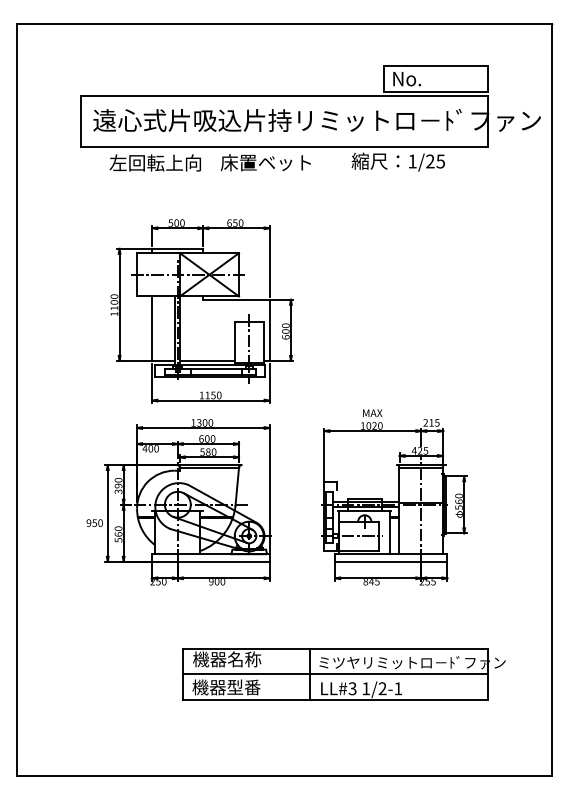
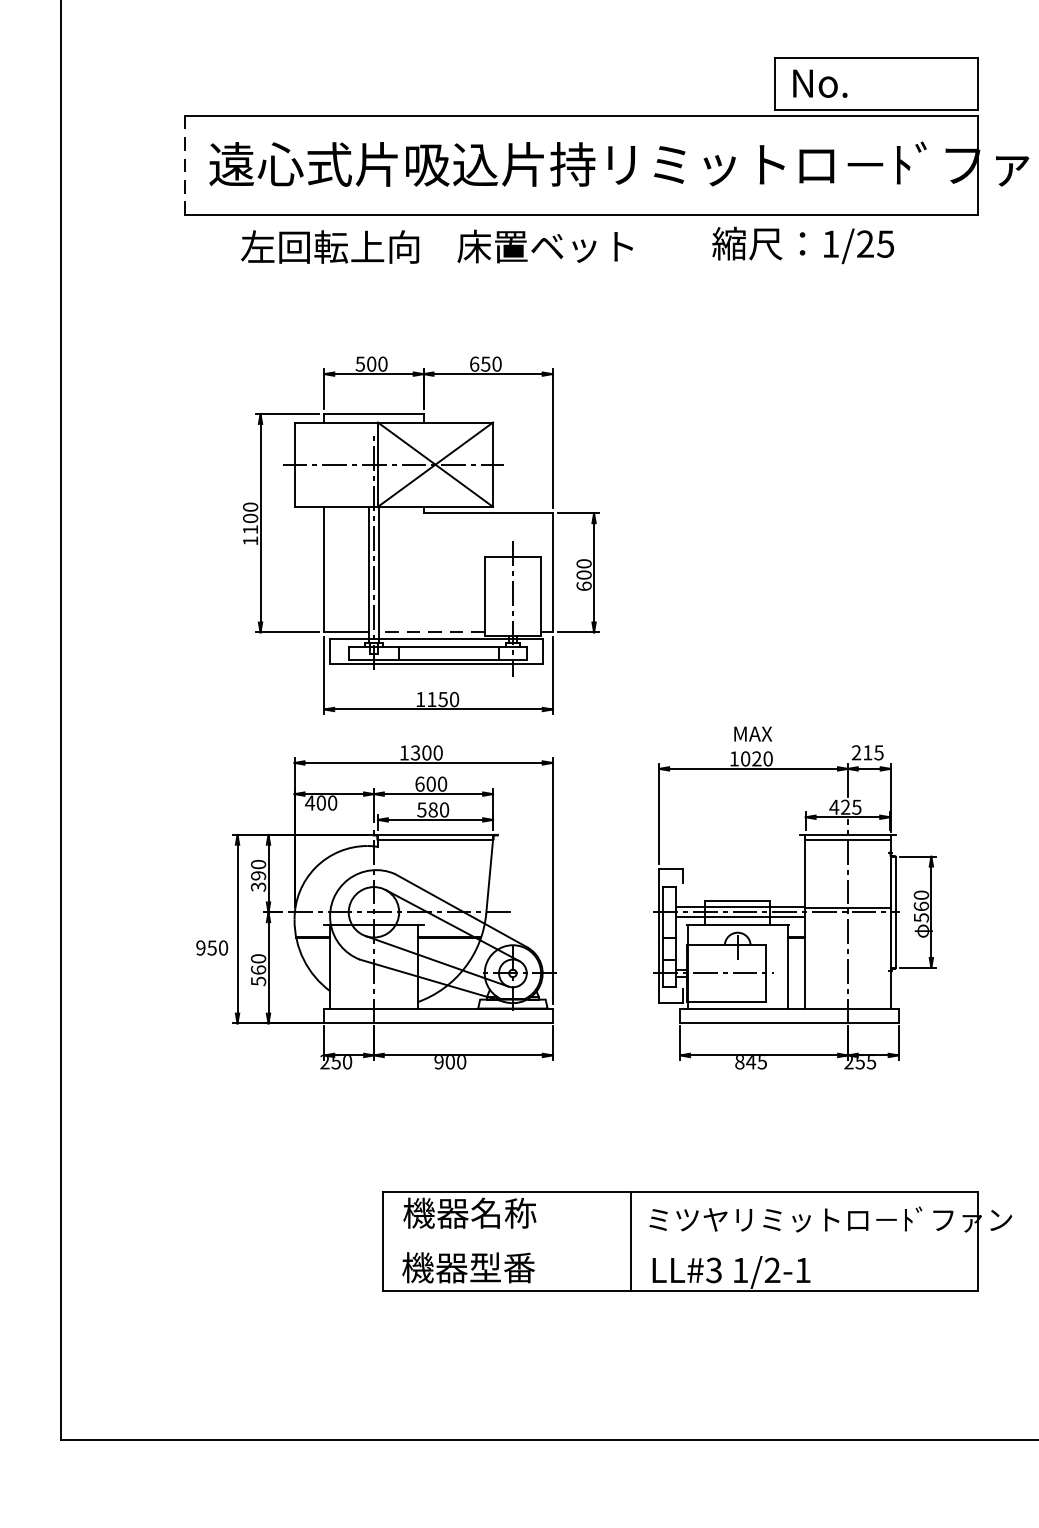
line: (80, 121) -> (184, 166), solid -> dashed
line: (207, 360) -> (431, 631), solid -> dashed
line: (335, 674) -> (680, 1242), removed

